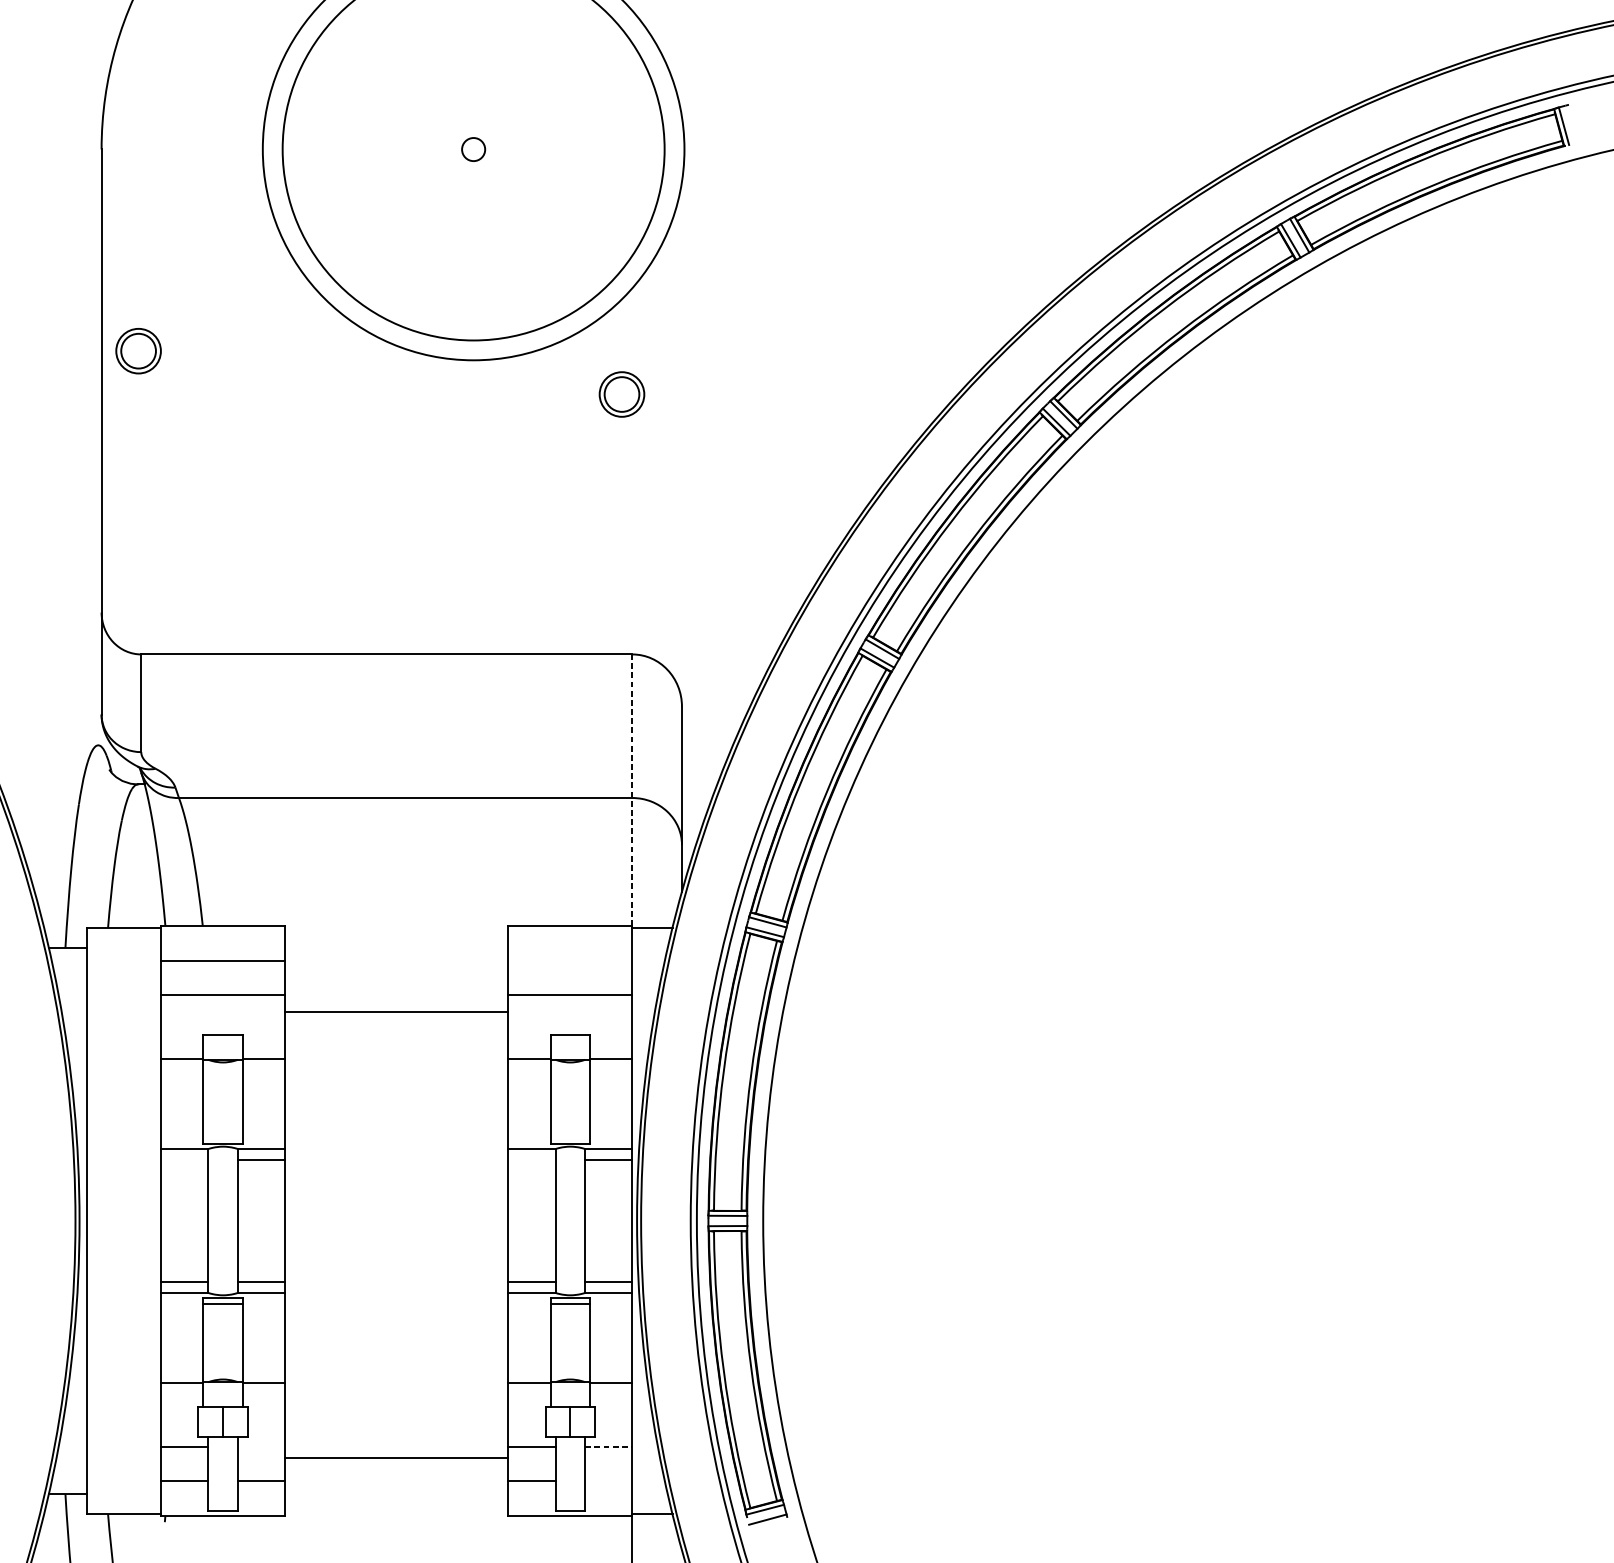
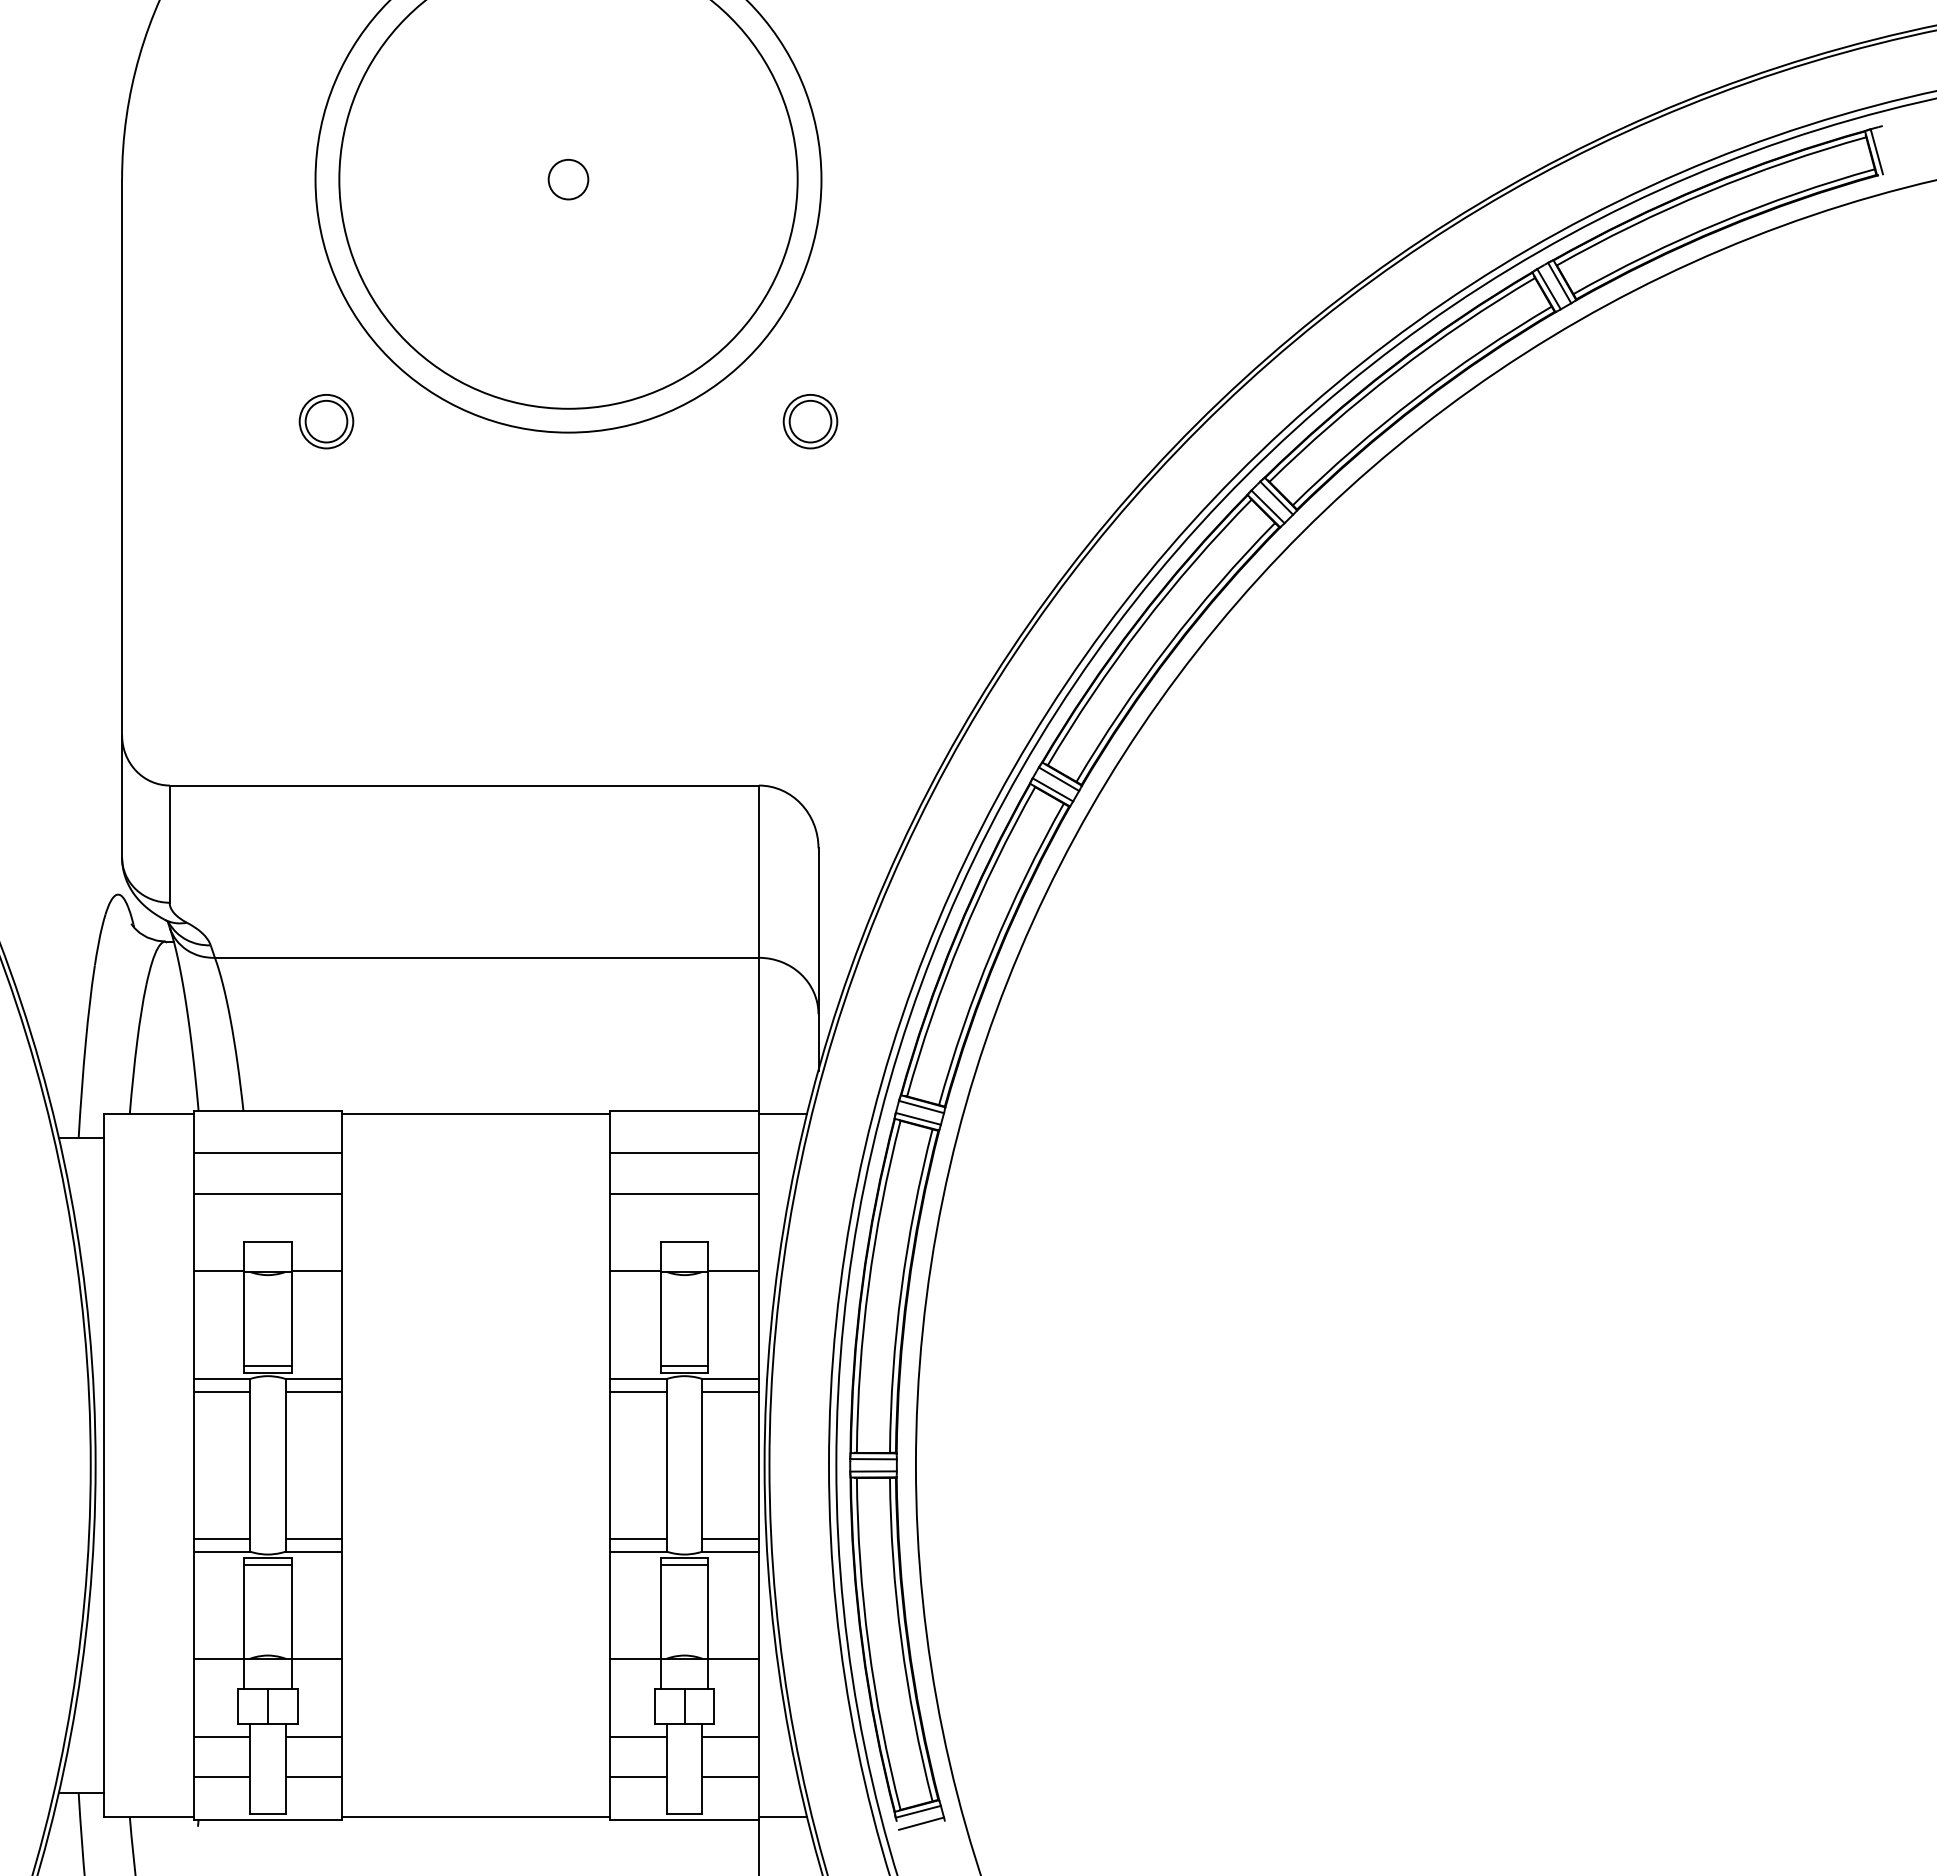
circle: (473, 149) -> (568, 179), size x1.43
part: (138, 351) -> (326, 421), moved
part: (621, 394) -> (810, 421), moved
line: (631, 790) -> (758, 948), dashed -> solid
line: (570, 961) -> (684, 1153), added
line: (396, 1012) -> (476, 1114), moved
line: (222, 1137) -> (267, 1365), added
line: (570, 1137) -> (684, 1365), added
line: (184, 1159) -> (221, 1391), added
line: (531, 1159) -> (638, 1391), added
line: (261, 1446) -> (313, 1736), added
line: (609, 1446) -> (731, 1736), dashed -> solid
line: (396, 1457) -> (476, 1816), moved
line: (608, 1481) -> (730, 1777), added

